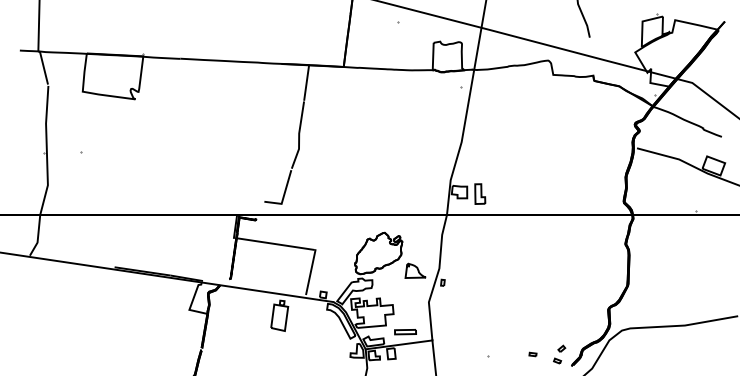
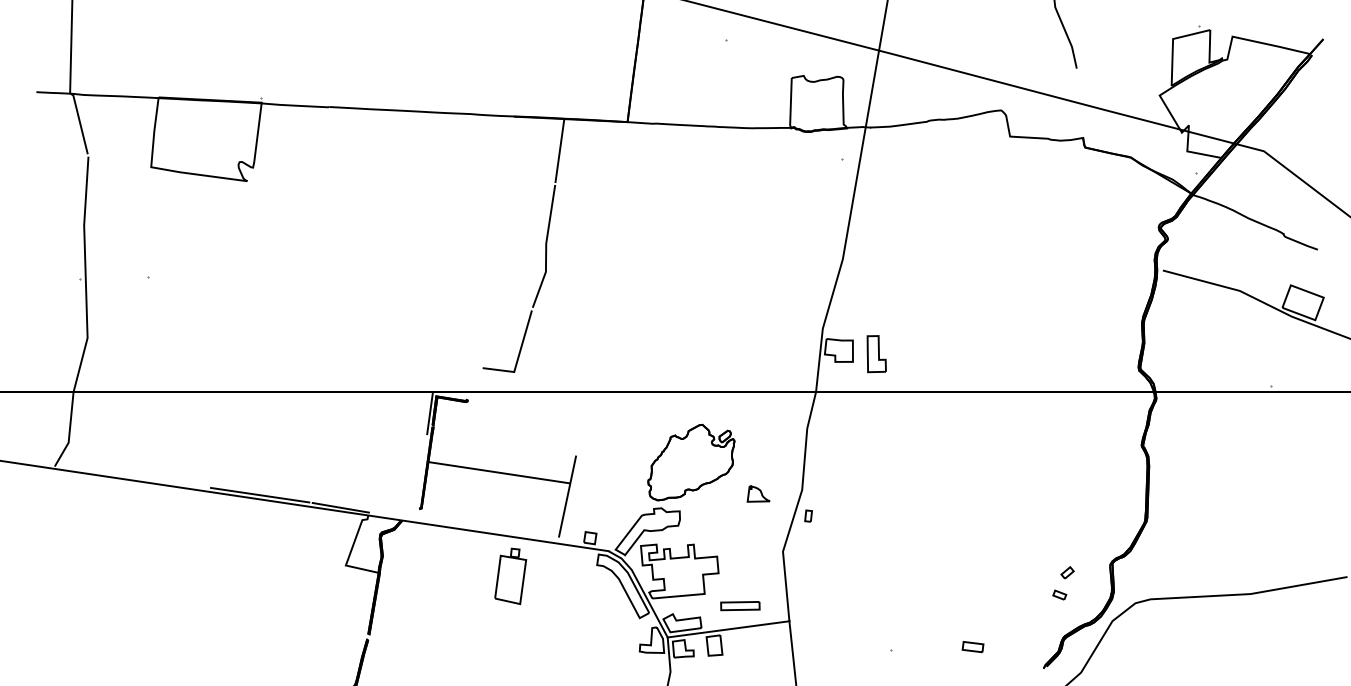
line: (274, 243) -> (497, 471), moved
part: (415, 270) -> (758, 493), size x0.6
part: (532, 354) -> (972, 646), size x1.6
part: (559, 354) -> (1063, 583), moved

